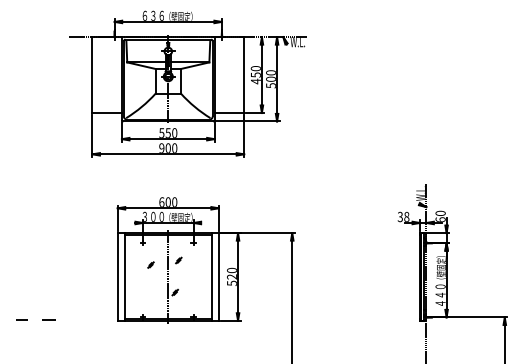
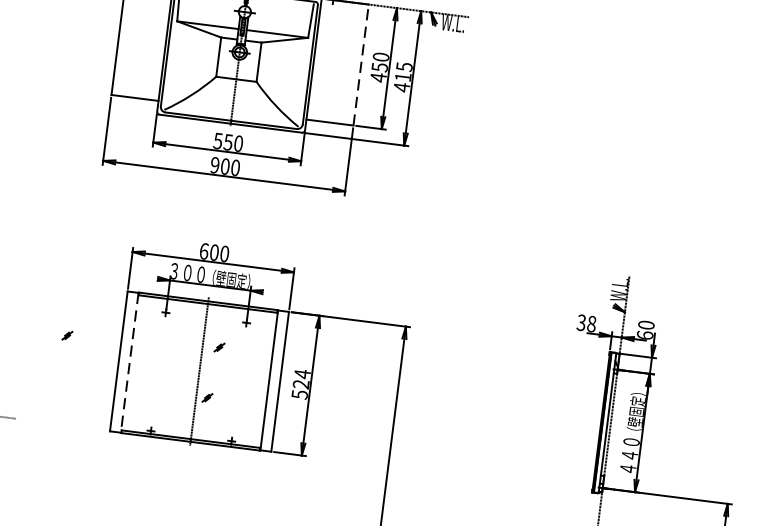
line: (244, 75) -> (361, 65), solid -> dashed
text: (270, 79) -> (402, 77), 500 -> 415
part: (150, 264) -> (66, 334), moved
text: (231, 270) -> (301, 374), 520 -> 524
line: (124, 276) -> (129, 362), solid -> dashed

